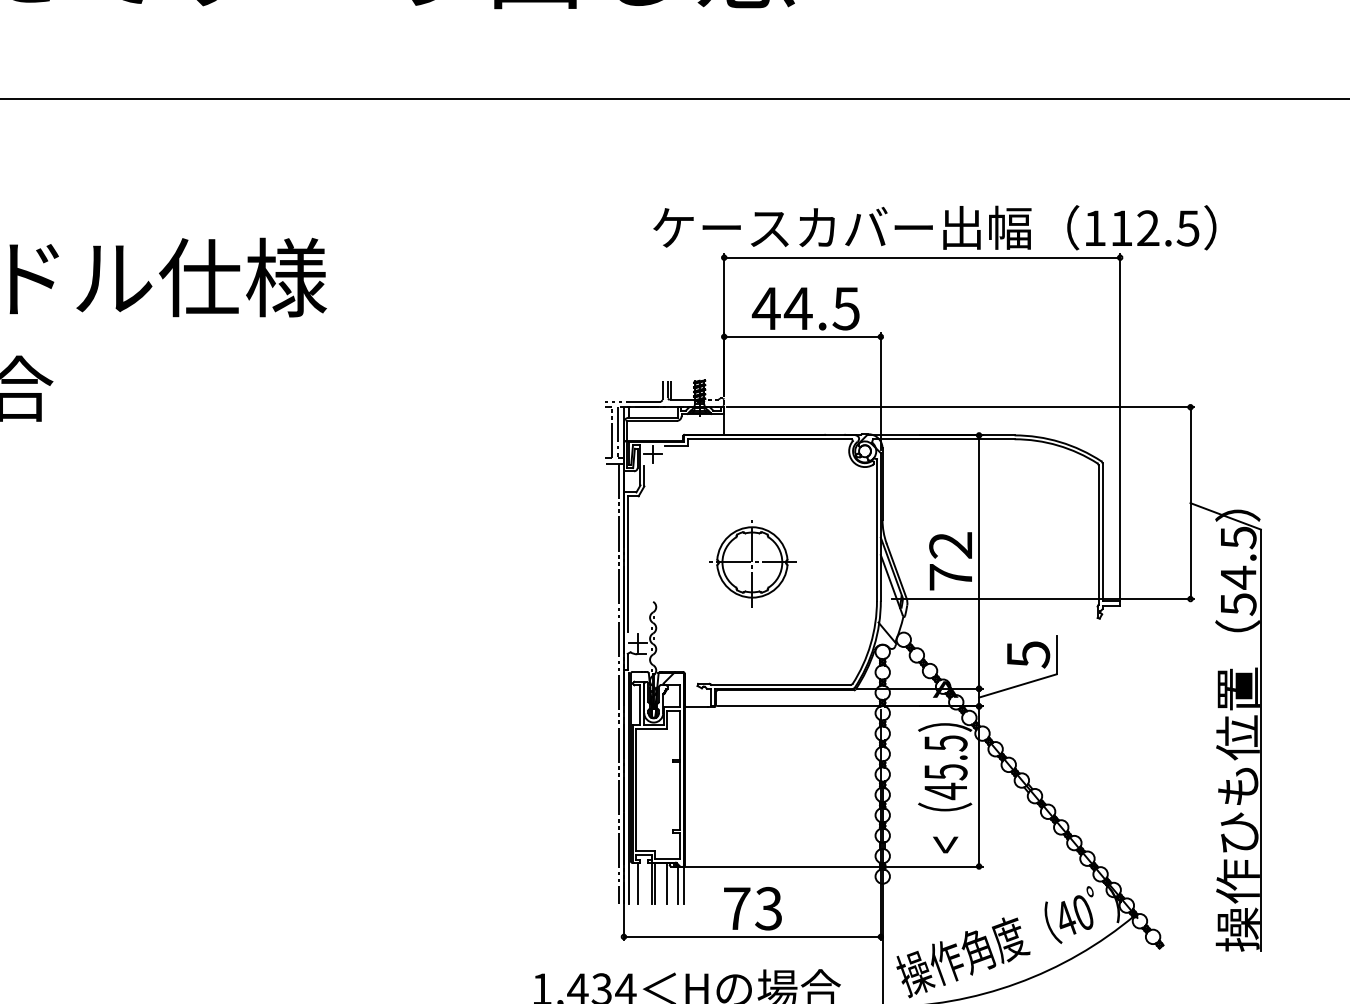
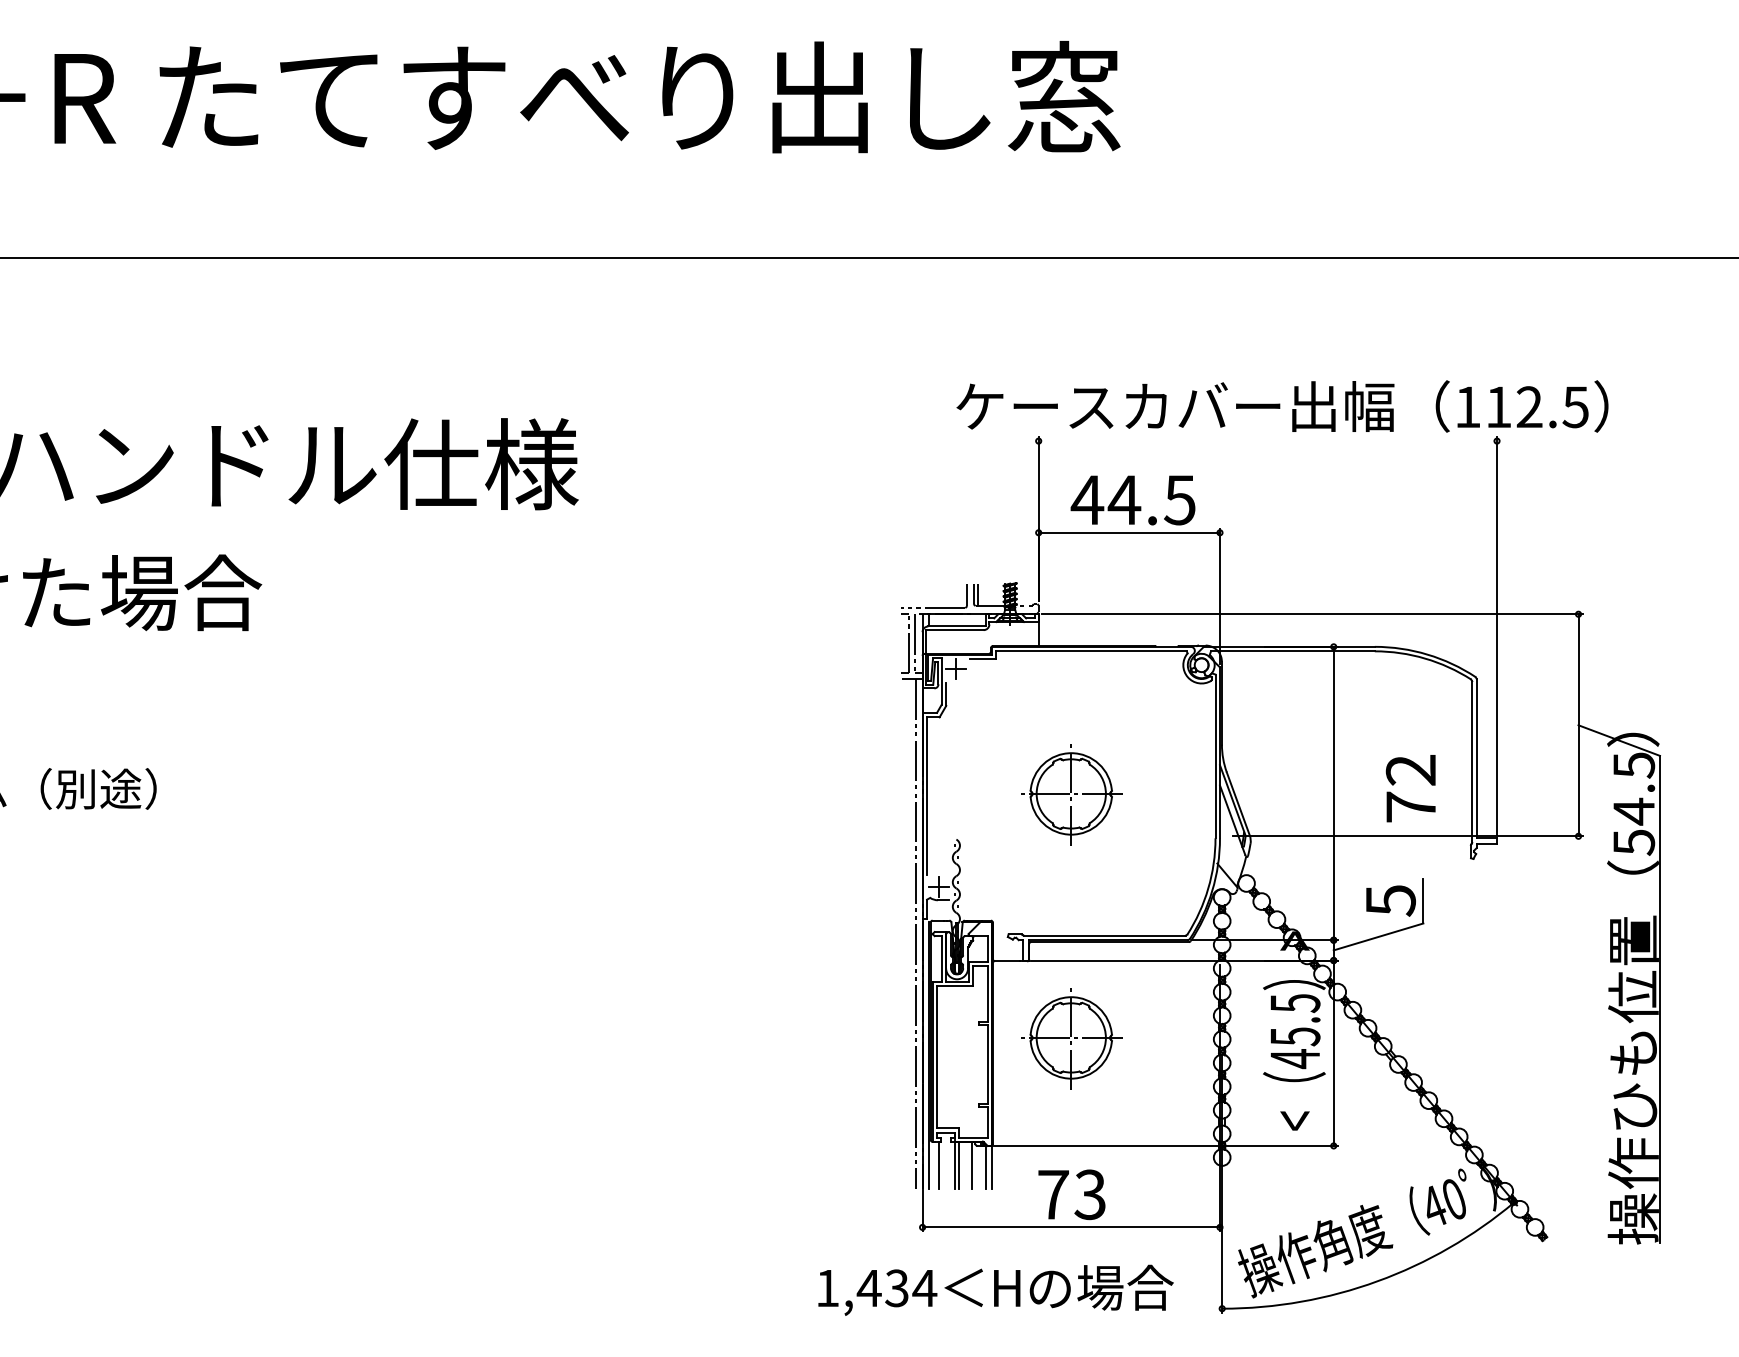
line: (921, 258) -> (1267, 441), removed
text: (950, 561) -> (1410, 788), moved
part: (752, 773) -> (1071, 1038), added

